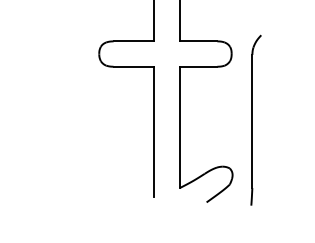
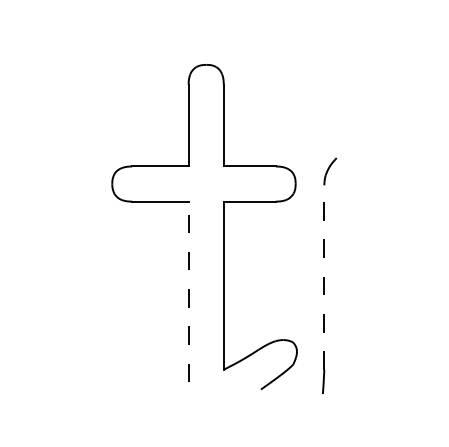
line: (252, 121) -> (324, 277), solid -> dashed
line: (154, 131) -> (188, 291), solid -> dashed

